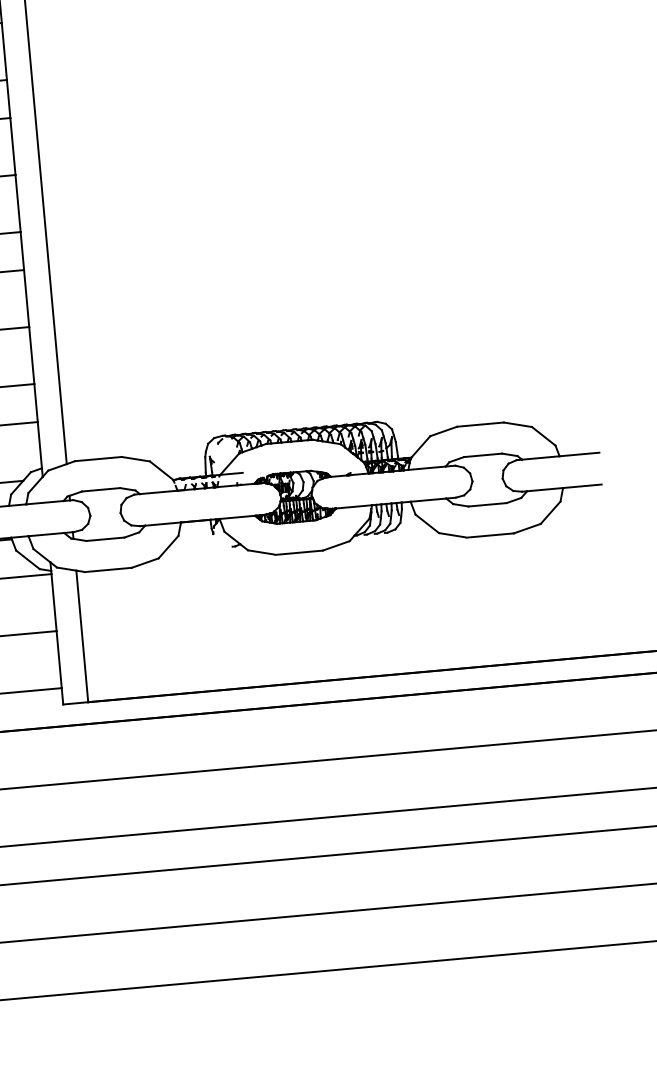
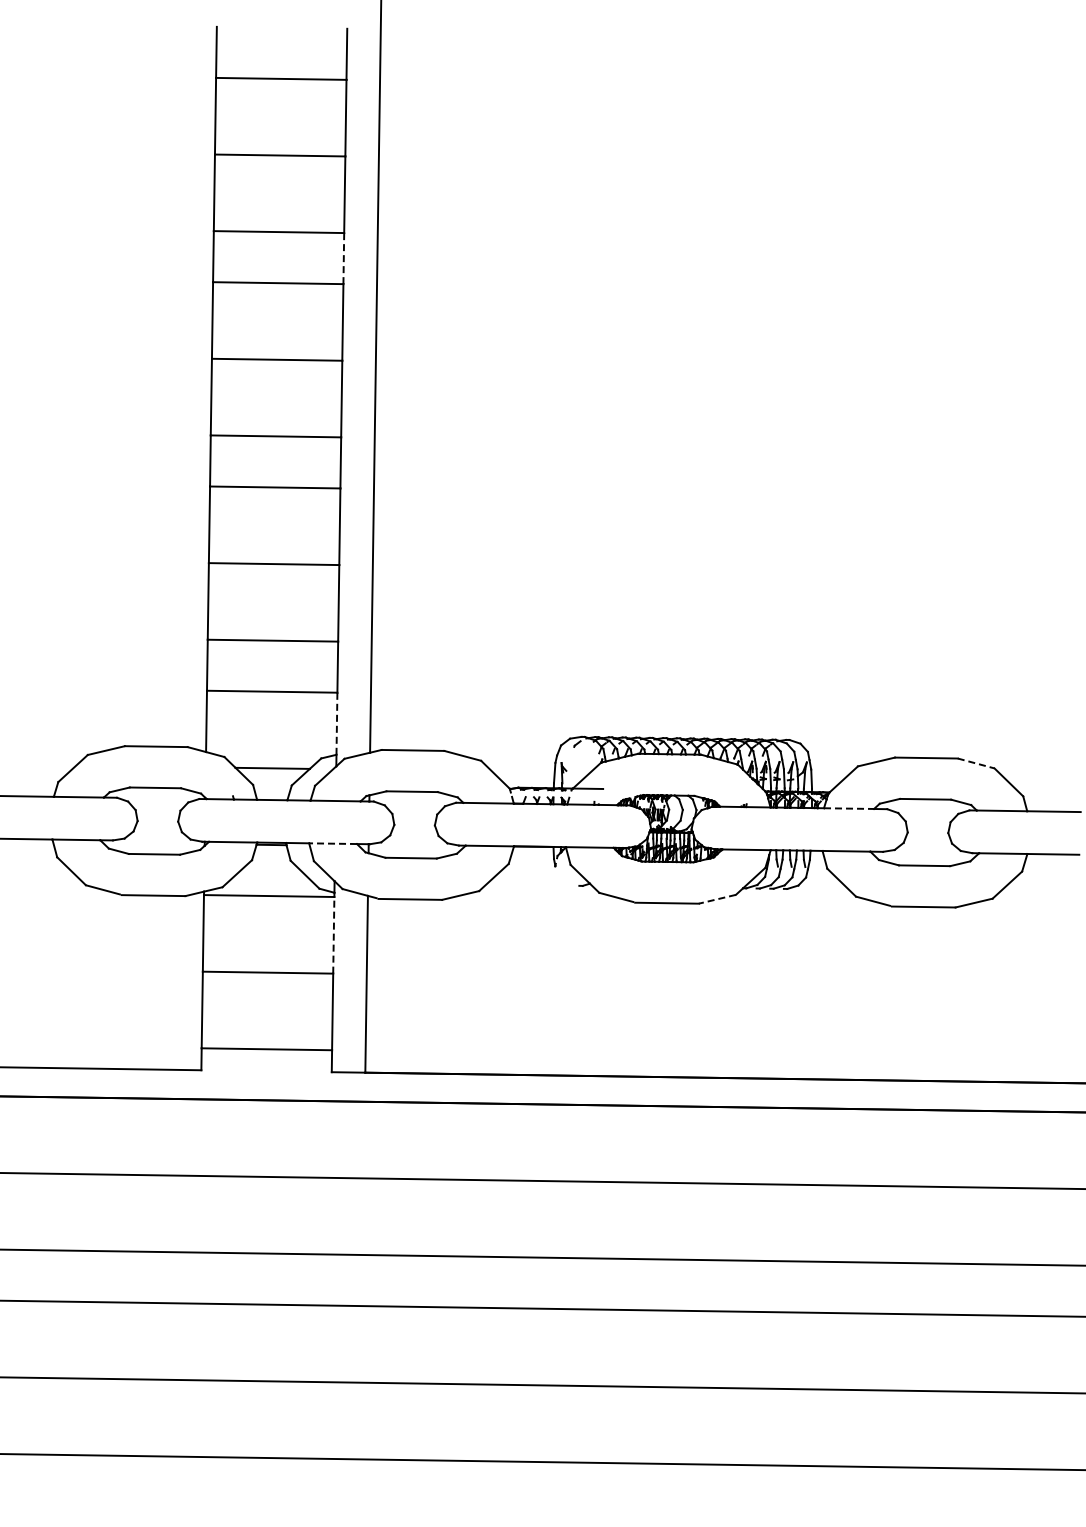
line: (8, 98) -> (343, 258), solid -> dashed
line: (518, 424) -> (976, 763), solid -> dashed
line: (39, 445) -> (336, 723), solid -> dashed
line: (427, 468) -> (849, 808), solid -> dashed
line: (46, 534) -> (333, 843), solid -> dashed
line: (335, 546) -> (716, 899), solid -> dashed
line: (53, 602) -> (333, 934), solid -> dashed

